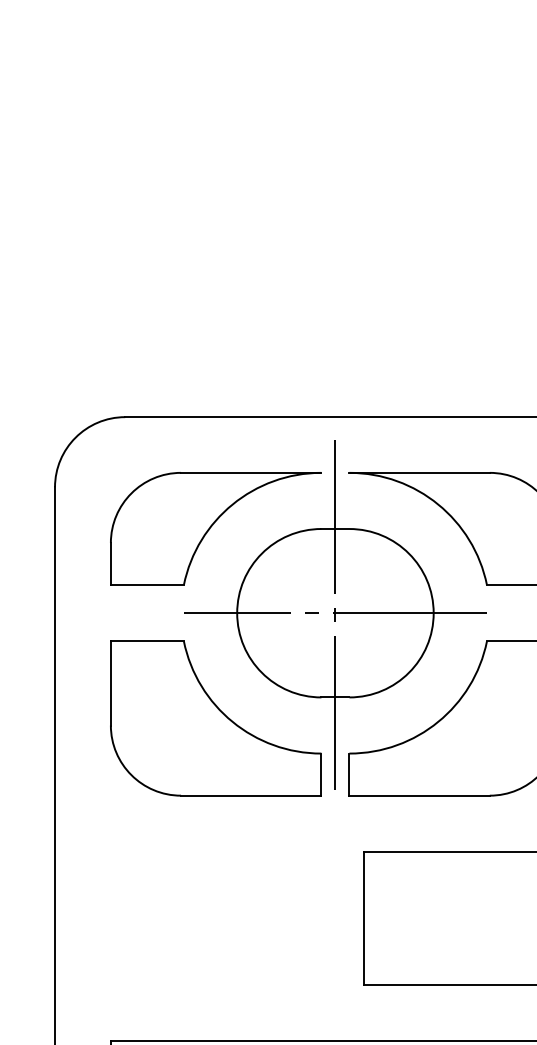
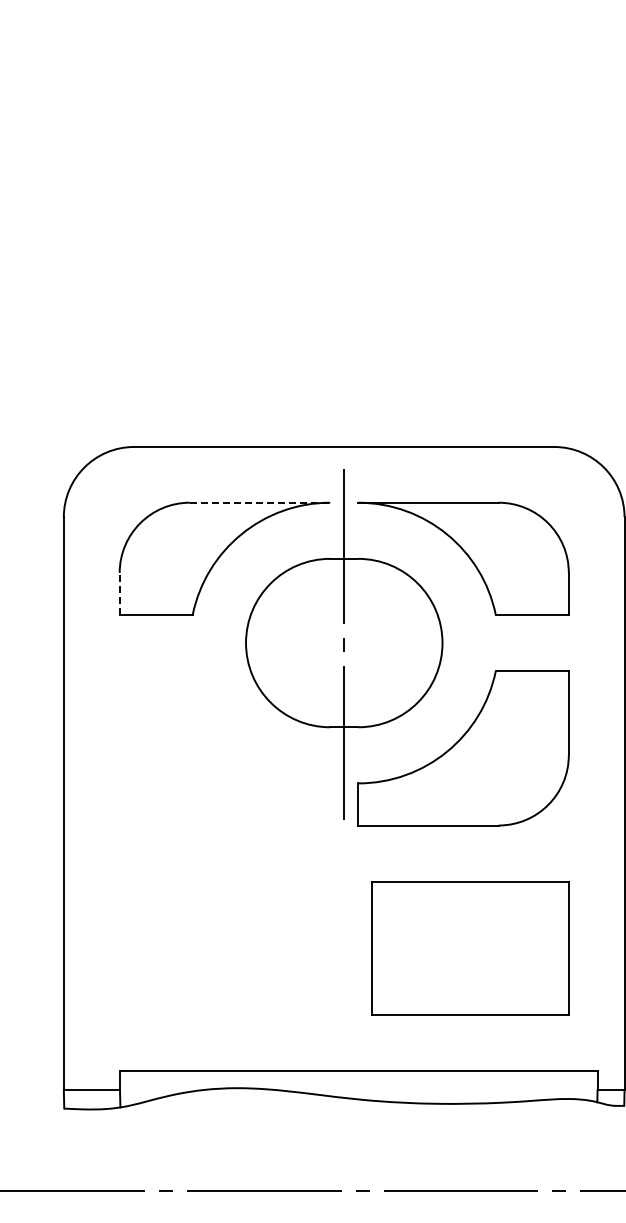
line: (251, 472) -> (260, 502), solid -> dashed
line: (110, 563) -> (119, 593), solid -> dashed
line: (334, 613) -> (343, 643), removed
part: (215, 718) -> (224, 748), removed

